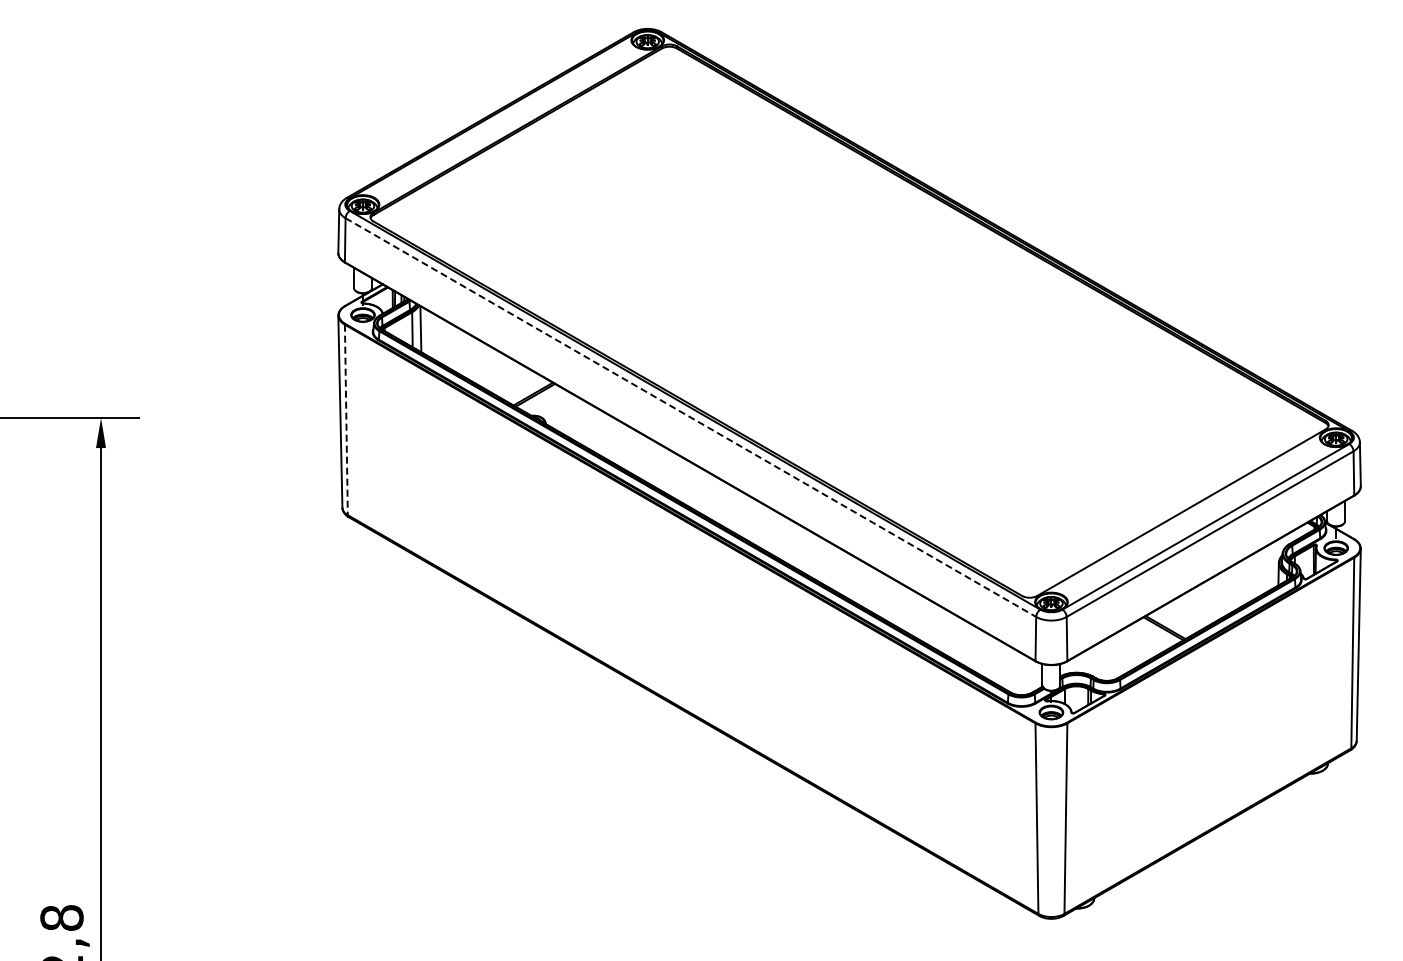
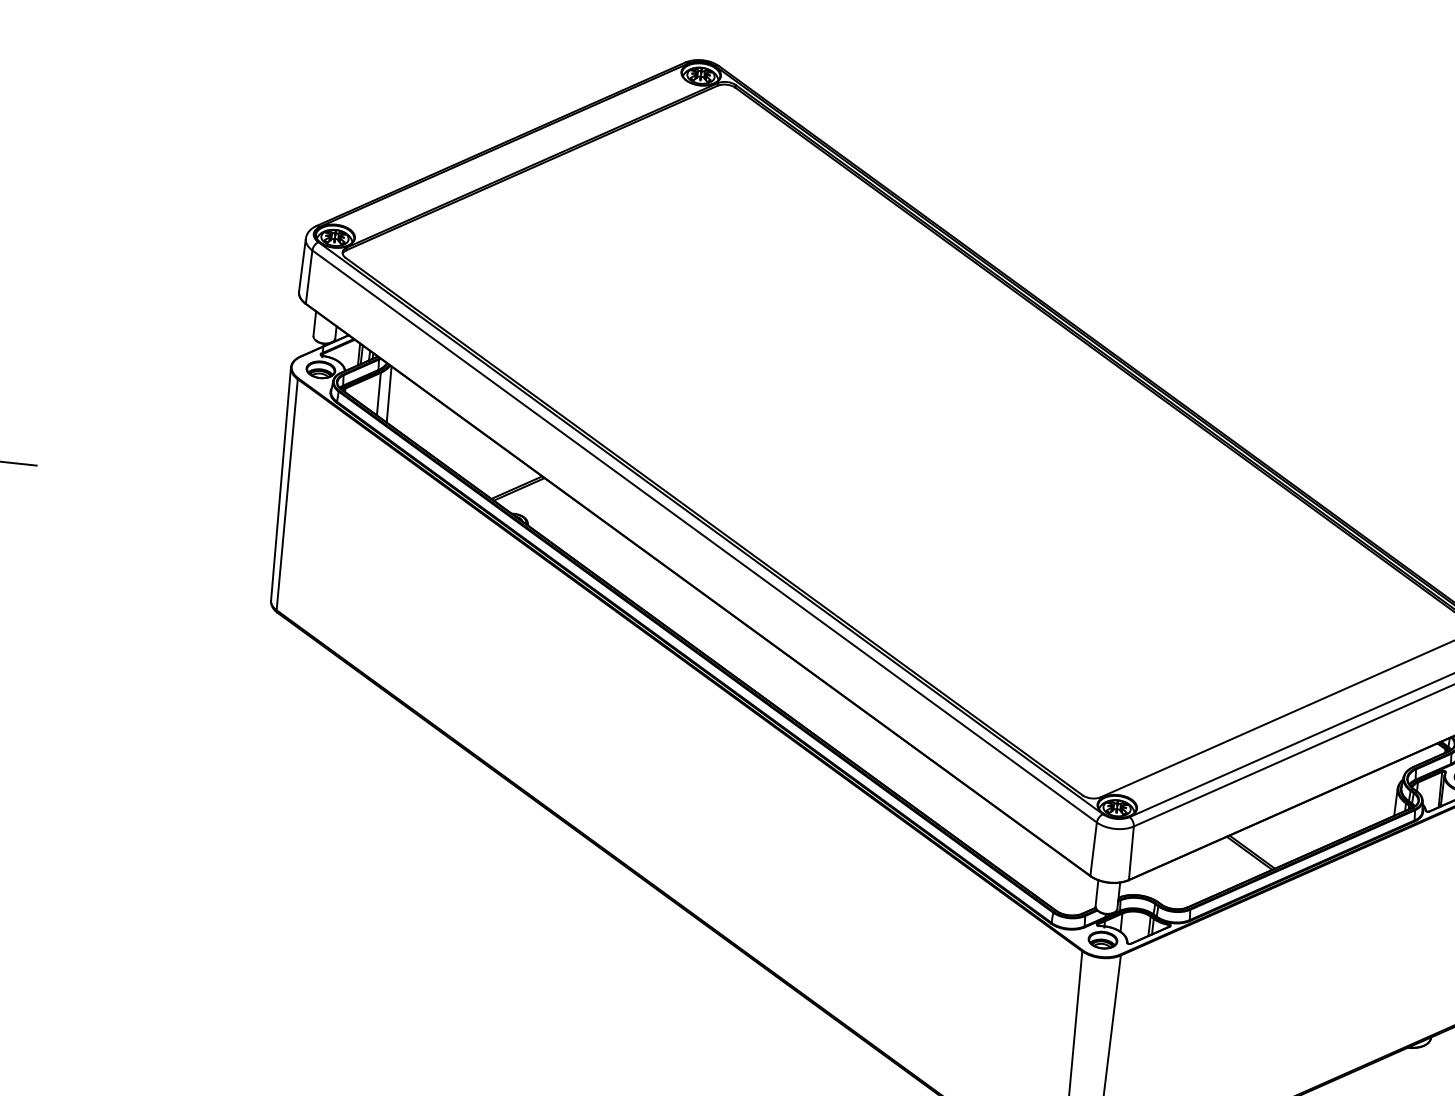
line: (690, 417) -> (704, 536), dashed -> solid
line: (346, 420) -> (287, 495), dashed -> solid

